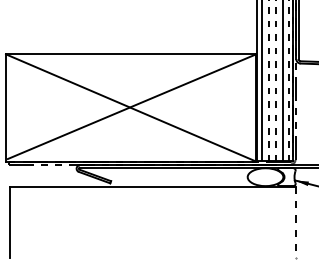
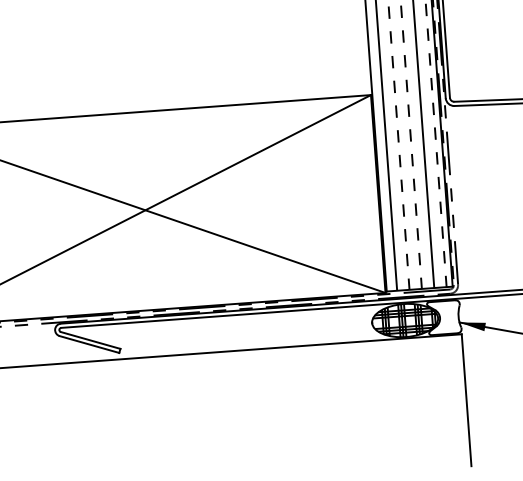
hatch: (264, 177) -> (403, 321), added
line: (295, 222) -> (466, 400), dashed -> solid

